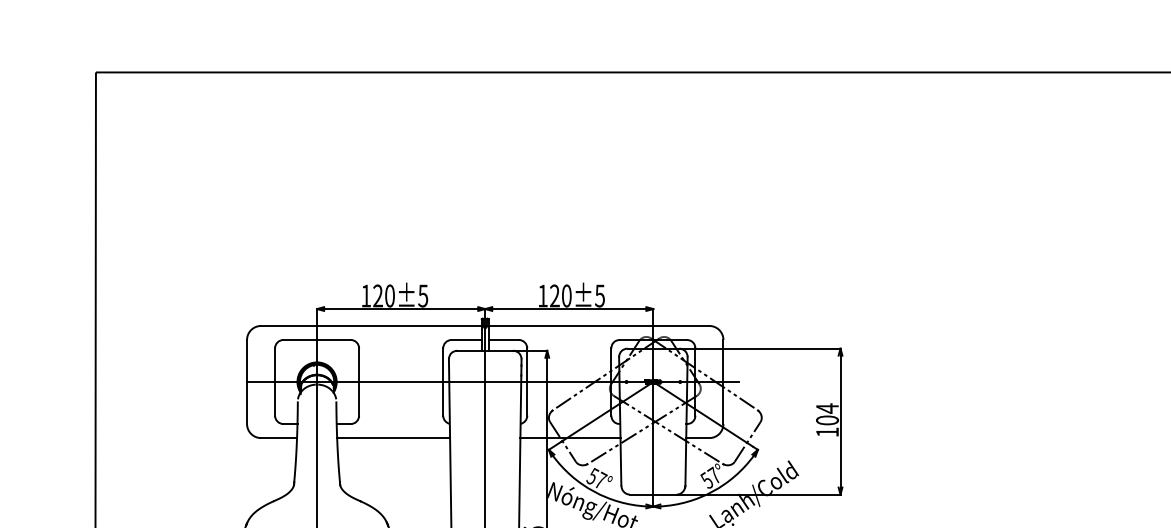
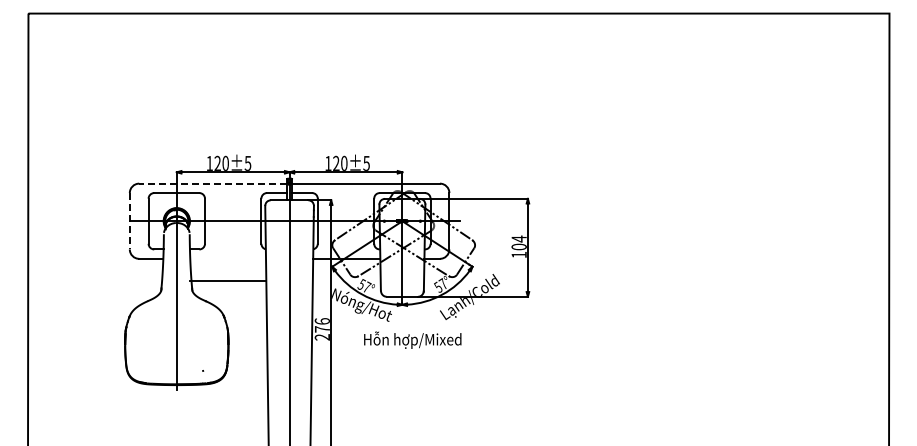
line: (370, 325) -> (212, 183), solid -> dashed
line: (246, 382) -> (129, 221), solid -> dashed
line: (394, 437) -> (228, 280), moved

